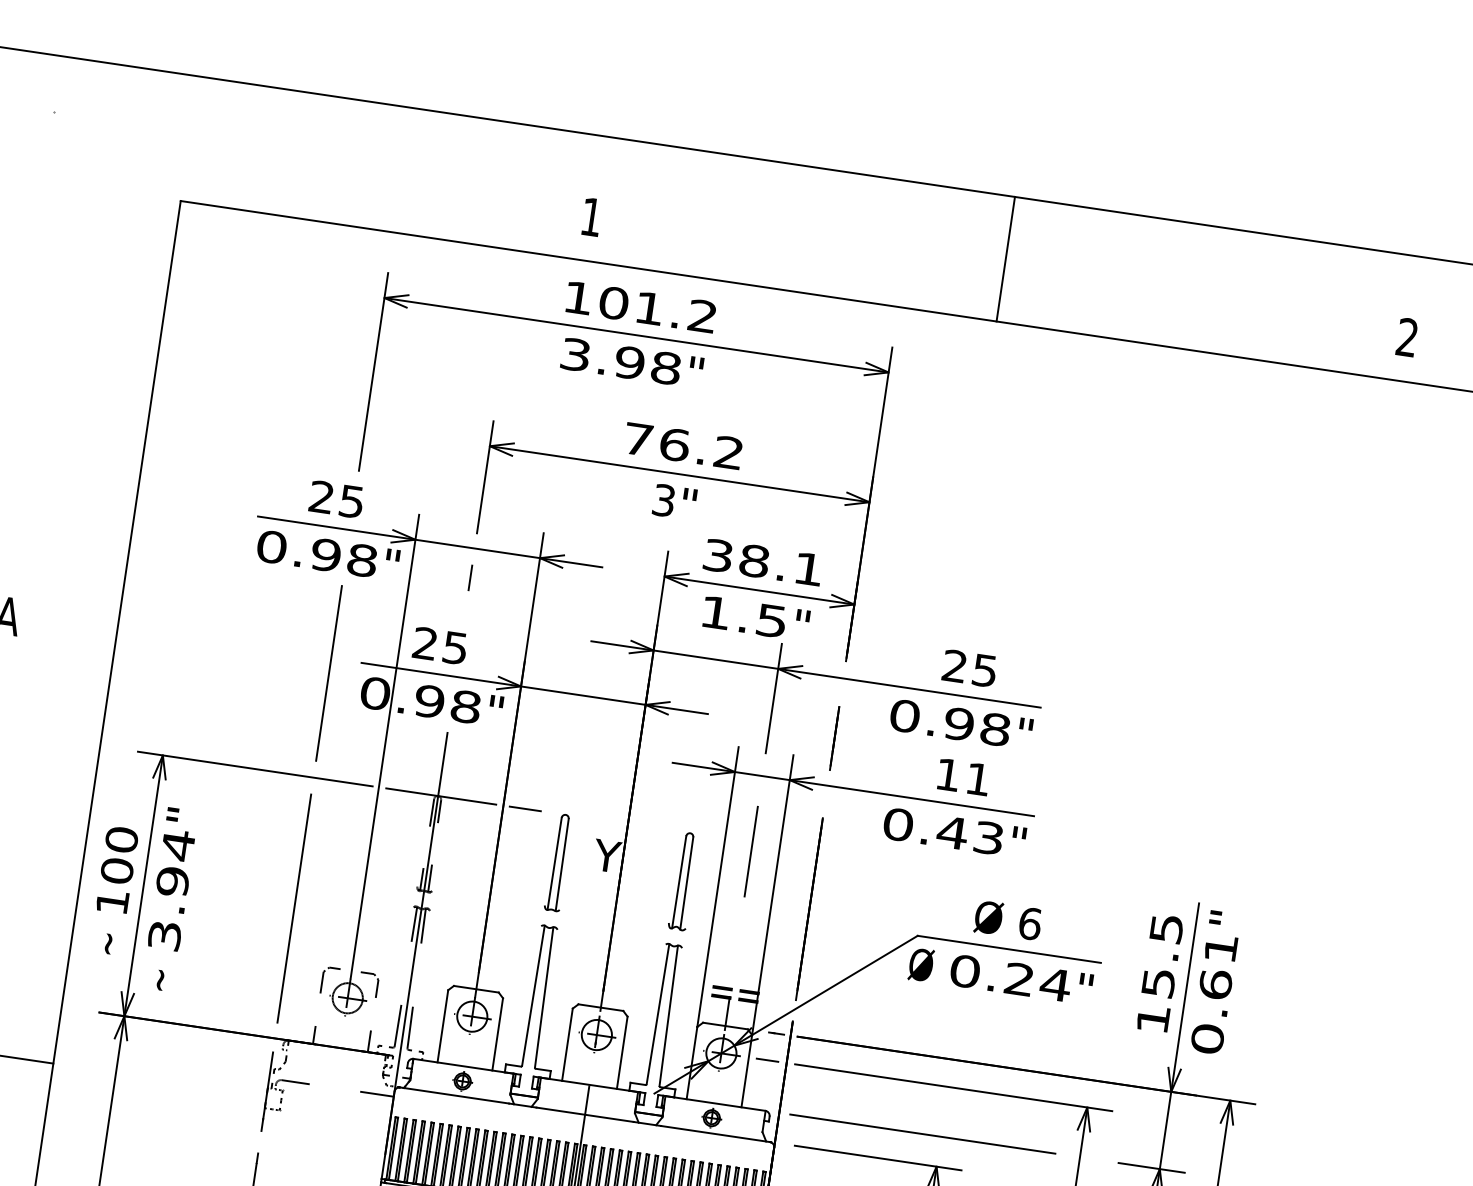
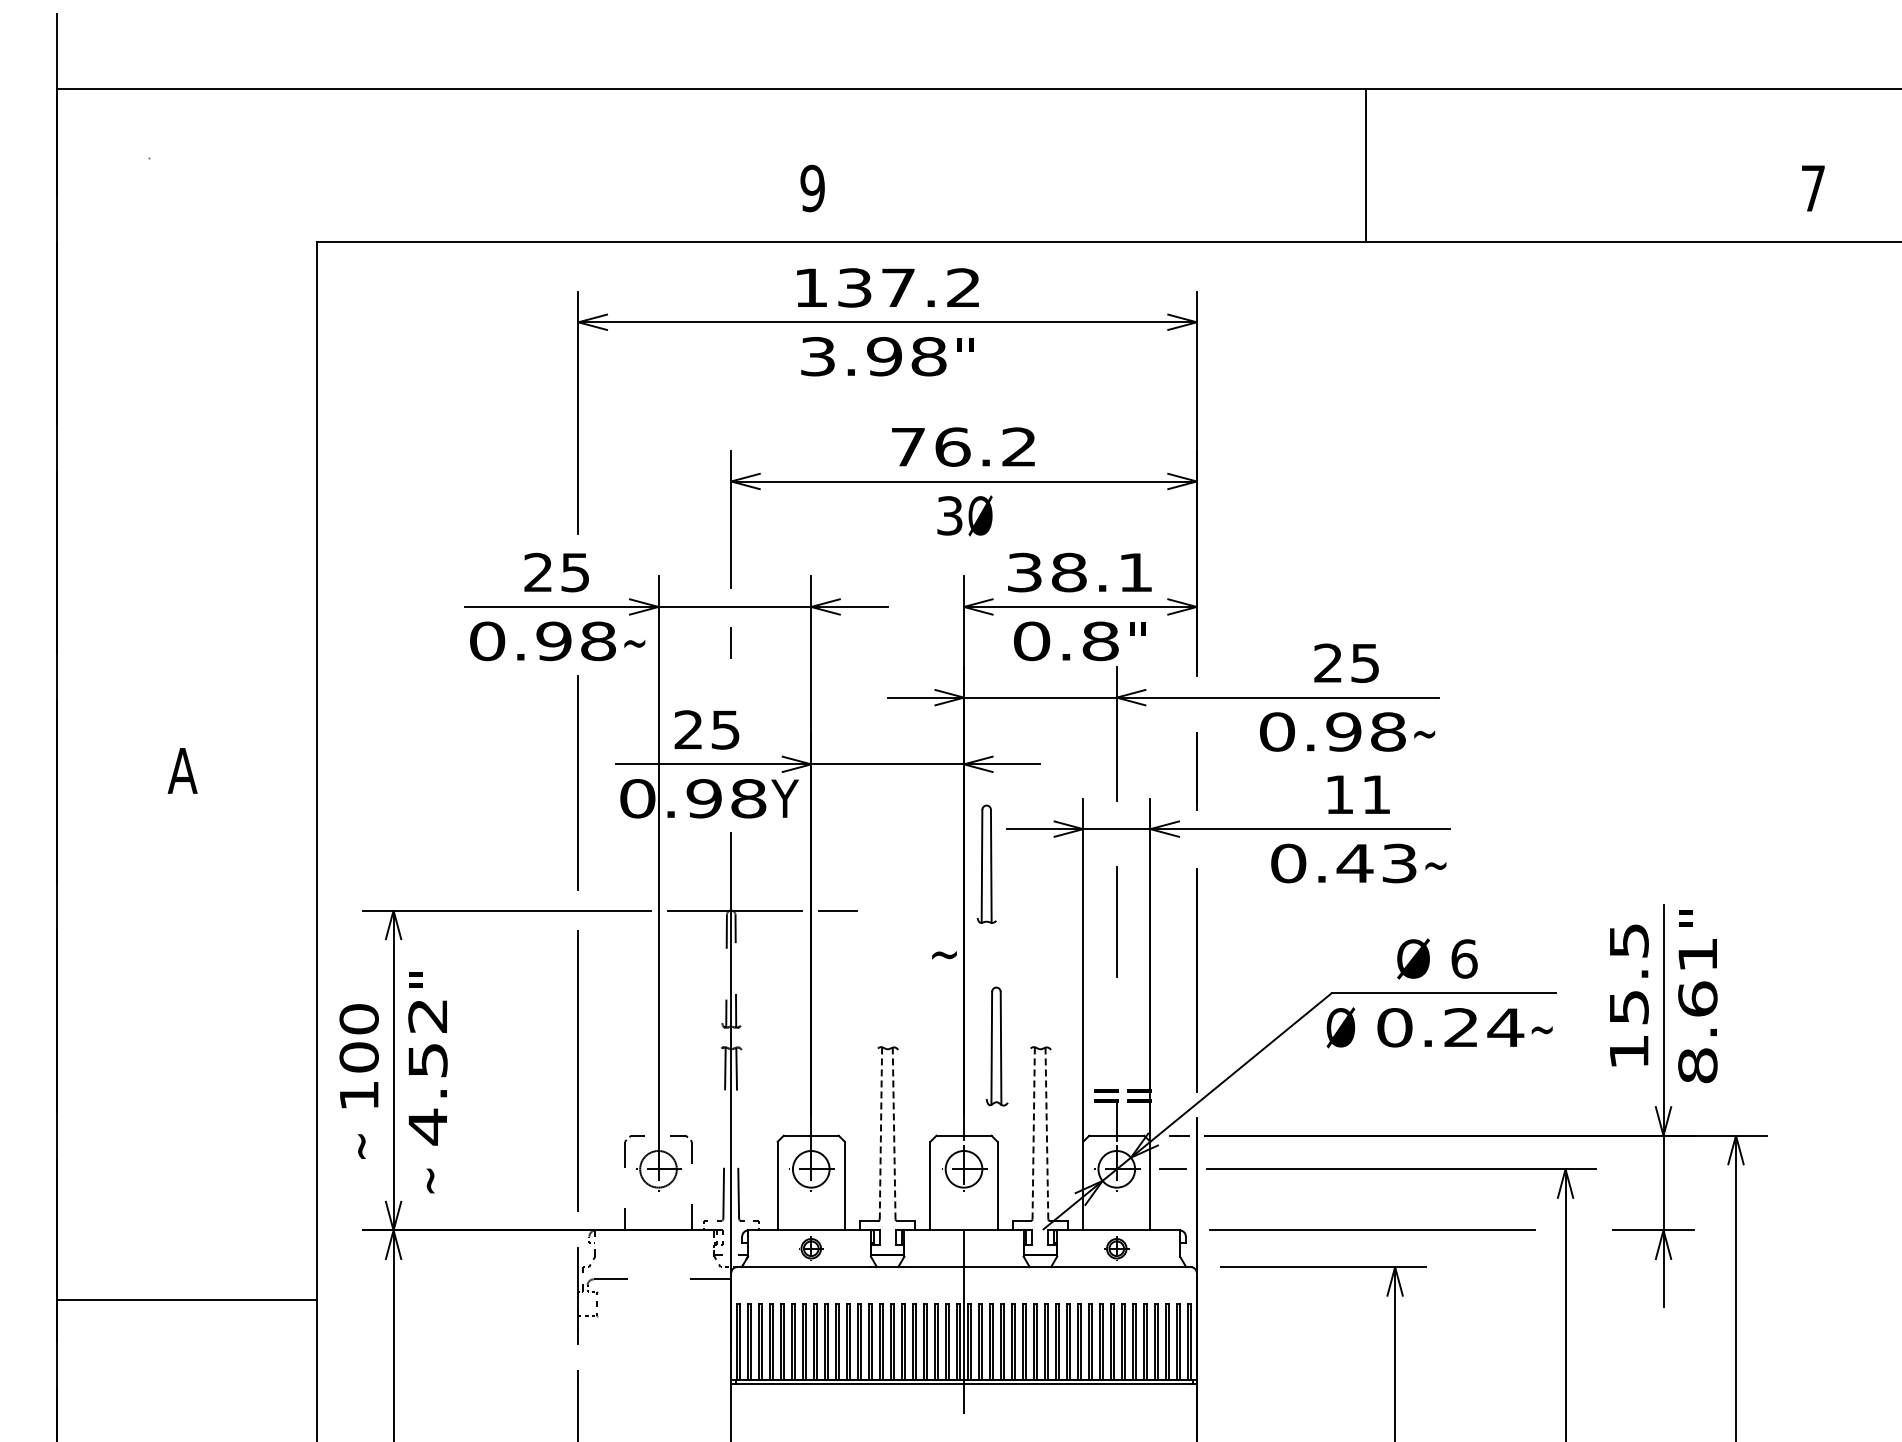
text: (591, 217) -> (812, 188), 1 -> 9
line: (1005, 259) -> (1366, 165), moved
text: (630, 305) -> (875, 287), 101.2 -> 137.2
text: (1406, 336) -> (1812, 187), 2 -> 7
text: (689, 503) -> (980, 515), " -> Ø
text: (392, 560) -> (634, 635), " -> ~
text: (743, 616) -> (1065, 641), 1.5 -> 0.8
text: (495, 711) -> (784, 798), " -> Y
text: (1025, 728) -> (1424, 725), " -> ~
text: (1018, 837) -> (1435, 857), " -> ~
text: (607, 855) -> (944, 952), Y -> ~
part: (558, 862) -> (986, 863), moved
part: (683, 881) -> (996, 1046), moved
text: (171, 890) -> (427, 1071), 3.94 -> 4.52
text: (1085, 984) -> (1541, 1021), " -> ~
line: (533, 994) -> (880, 1132), solid -> dashed
line: (544, 997) -> (894, 1133), solid -> dashed
line: (657, 1013) -> (1033, 1132), solid -> dashed
line: (668, 1015) -> (1046, 1133), solid -> dashed
text: (1207, 1038) -> (1697, 1065), 0.61 -> 8.61

